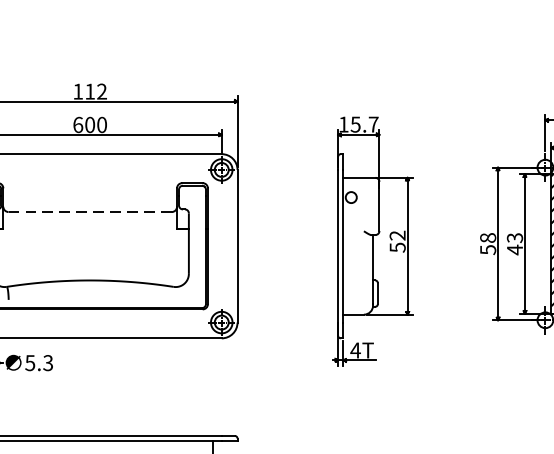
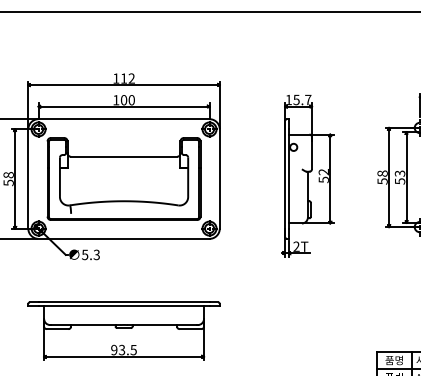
text: (78, 125) -> (116, 100), 600 -> 100
line: (90, 211) -> (124, 156), dashed -> solid
text: (515, 250) -> (400, 181), 43 -> 53
text: (355, 350) -> (296, 246), 4T -> 2T

